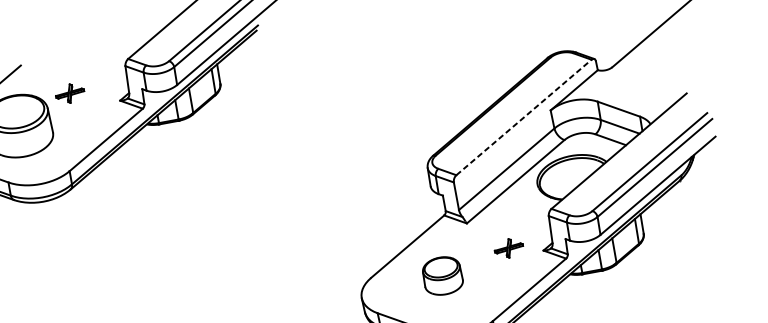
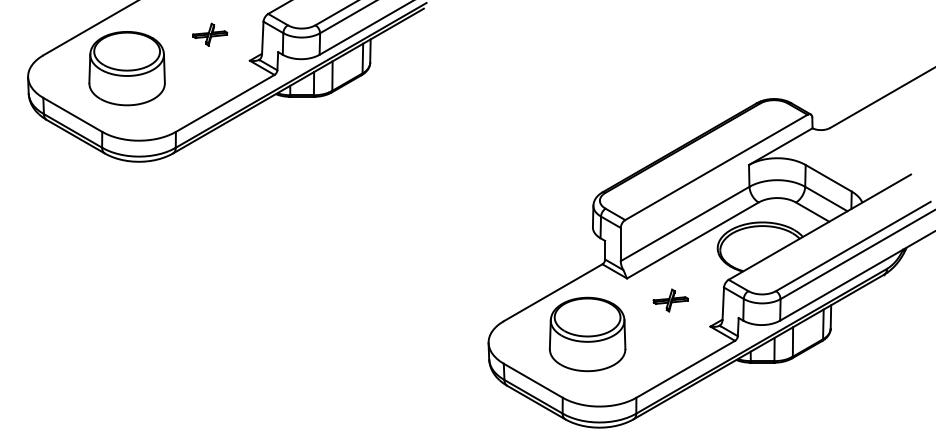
part: (70, 93) -> (210, 34), moved
line: (524, 117) -> (716, 167), dashed -> solid
part: (508, 248) -> (670, 300), moved
part: (442, 276) -> (587, 334), size x1.67

